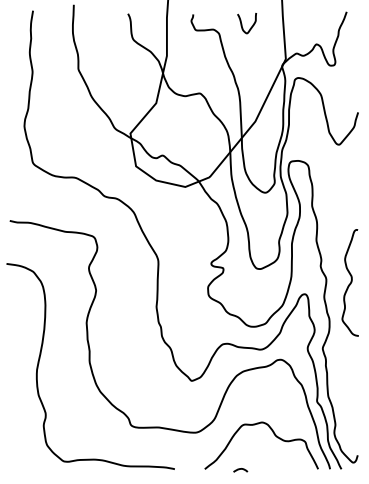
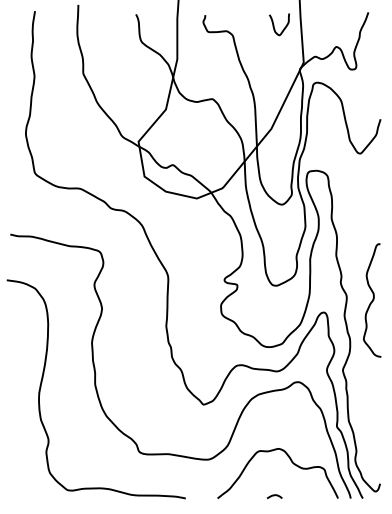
curve: (242, 23) -> (274, 24), moved
curve: (240, 470) -> (274, 496), moved

